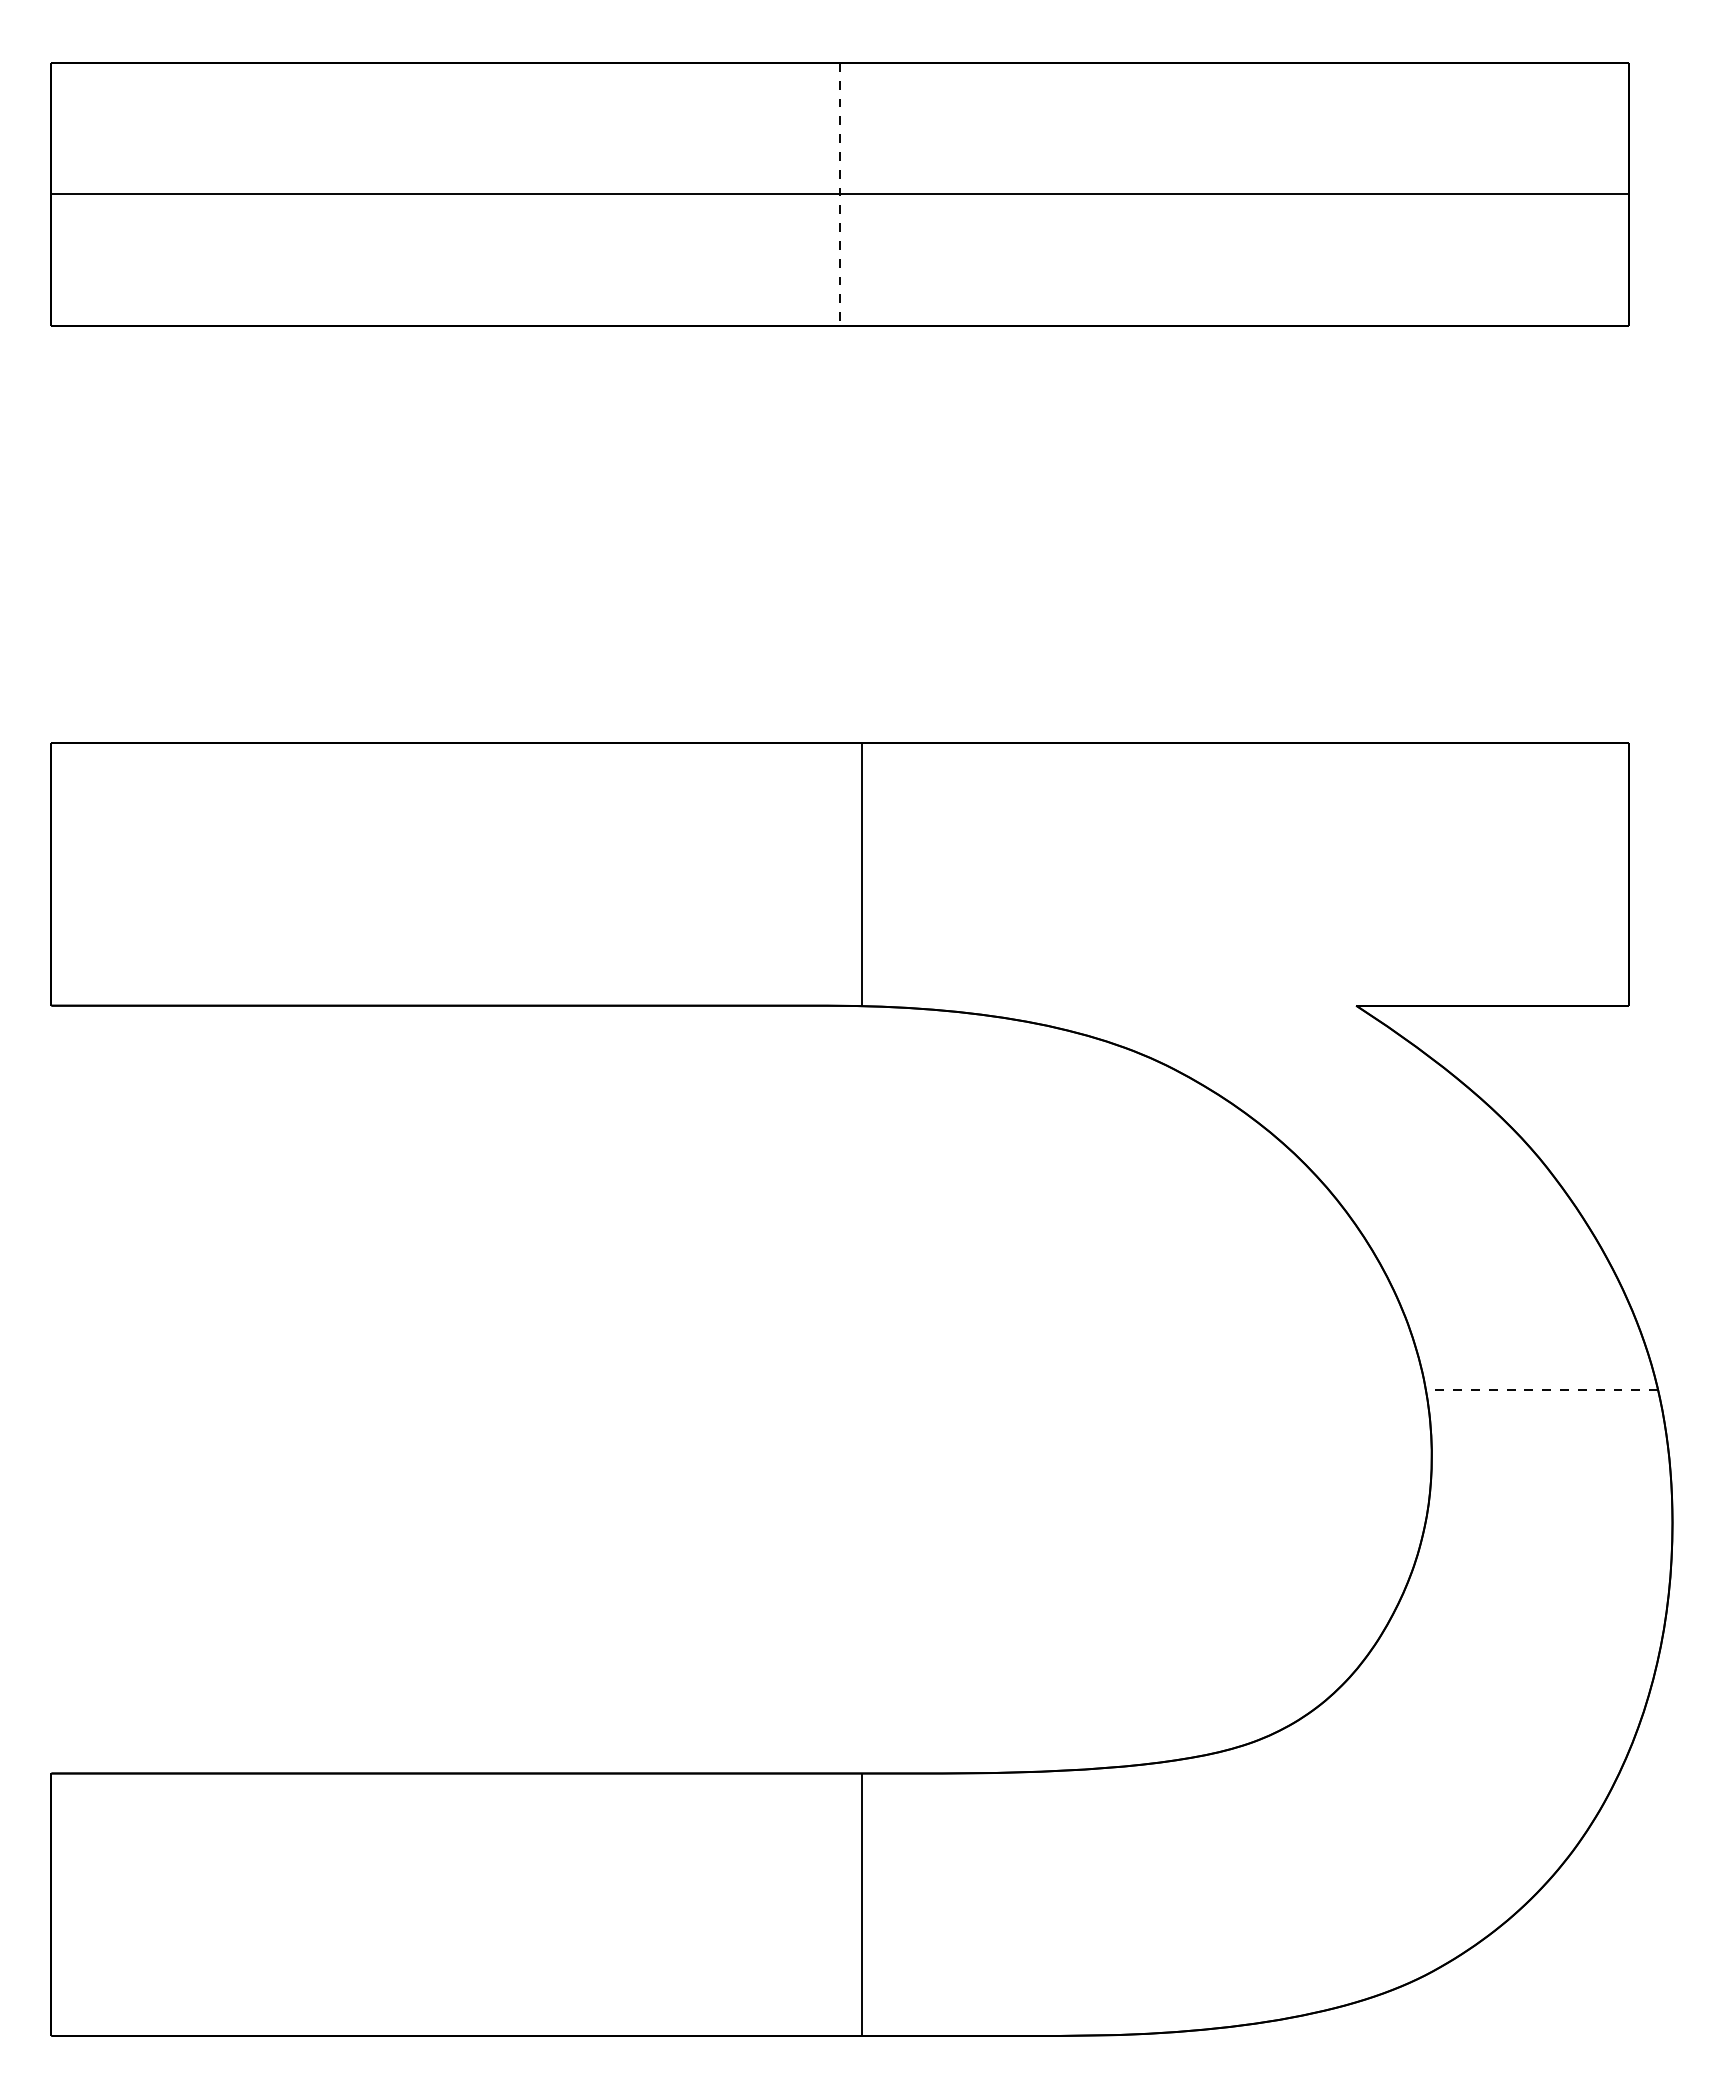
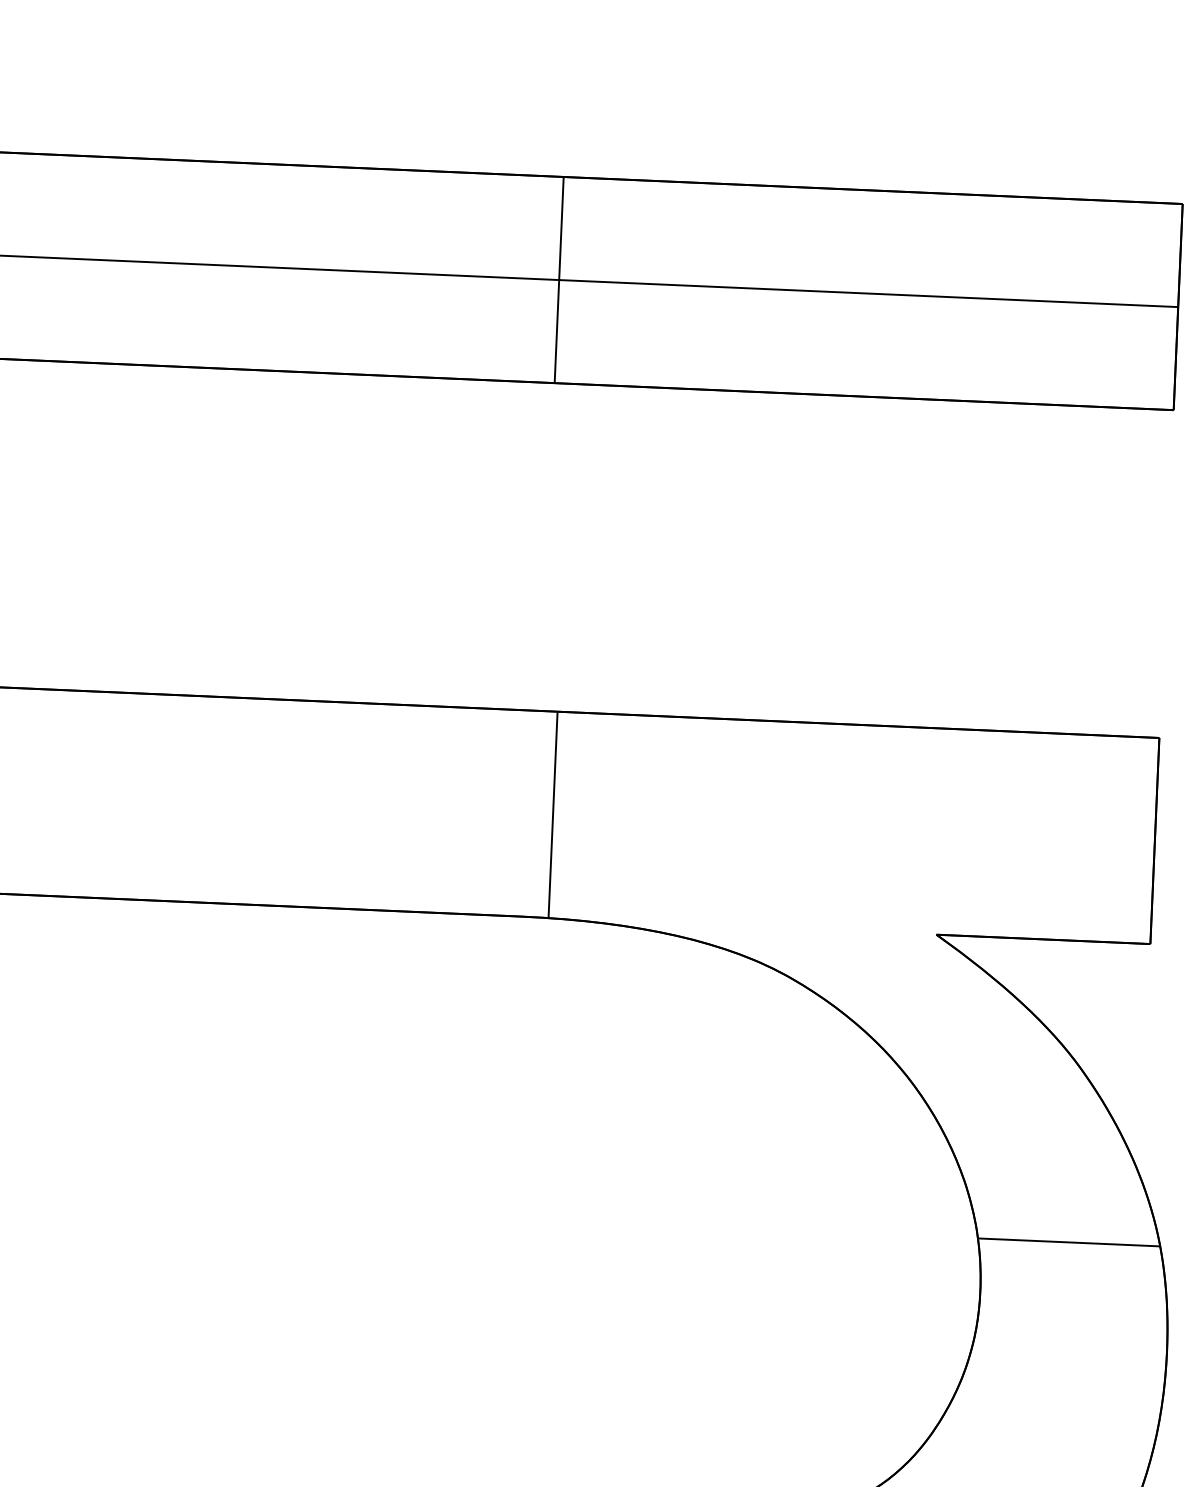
line: (840, 194) -> (559, 280), dashed -> solid
line: (1541, 1389) -> (1068, 1242), dashed -> solid

